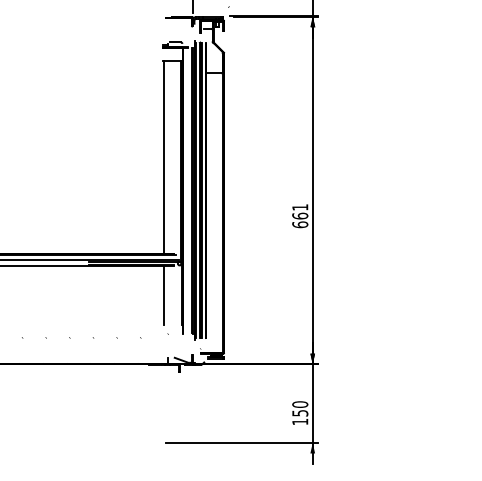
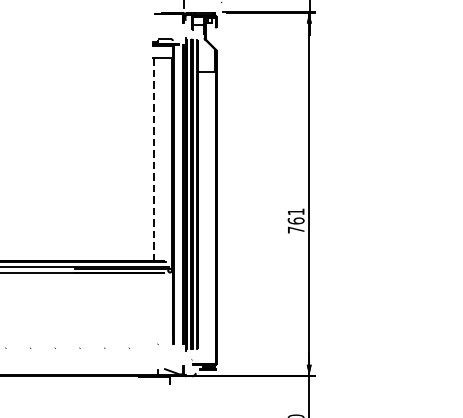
line: (164, 157) -> (154, 159), solid -> dashed
text: (300, 224) -> (296, 229), 661 -> 761
line: (164, 294) -> (154, 302), removed

